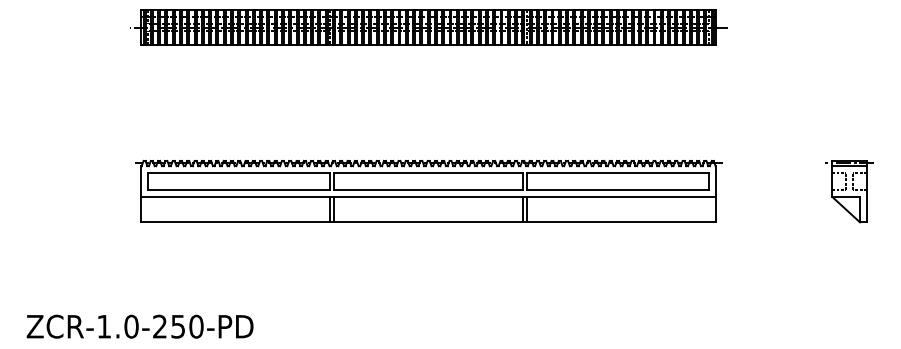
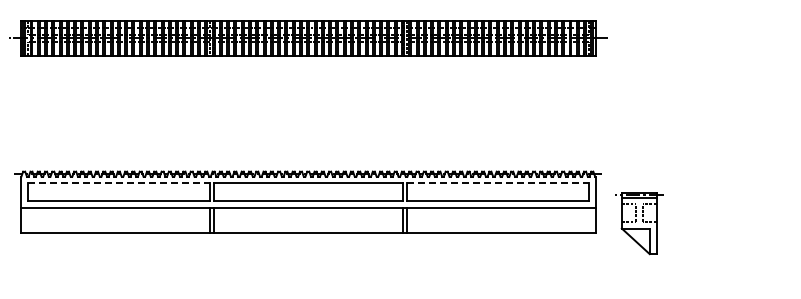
line: (239, 172) -> (119, 183), solid -> dashed
line: (618, 172) -> (498, 183), solid -> dashed
part: (849, 191) -> (639, 223), moved

